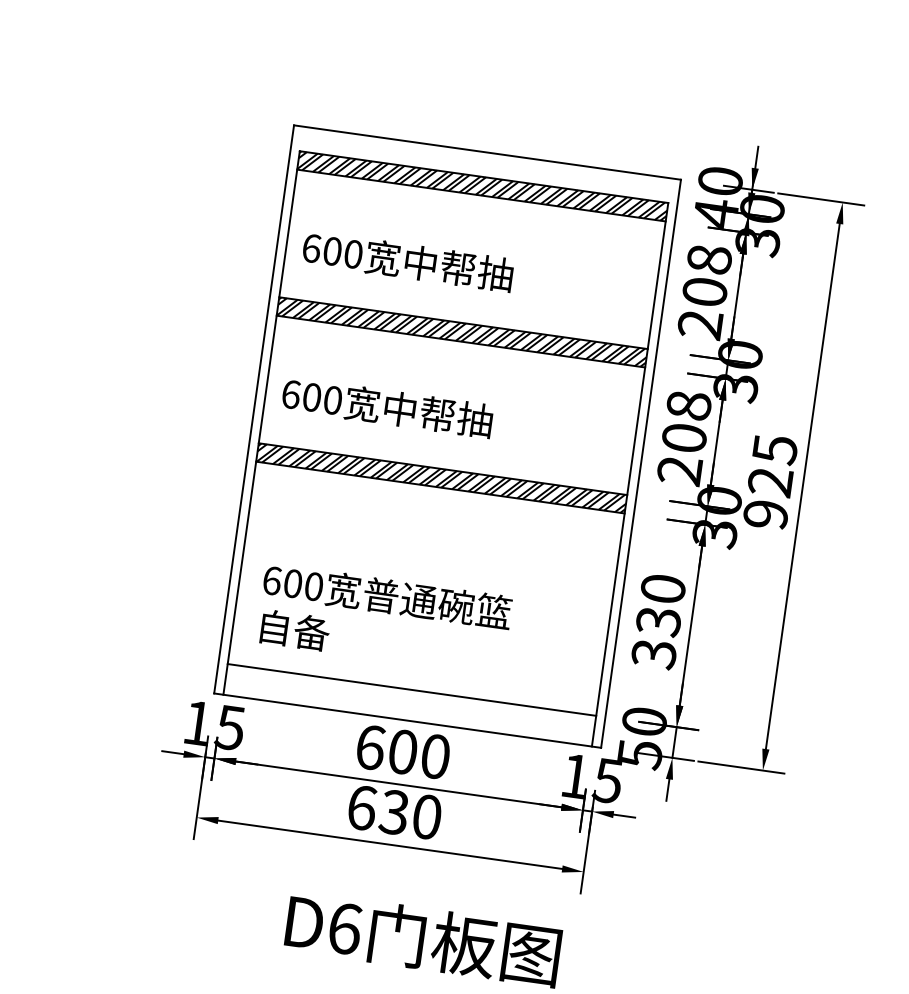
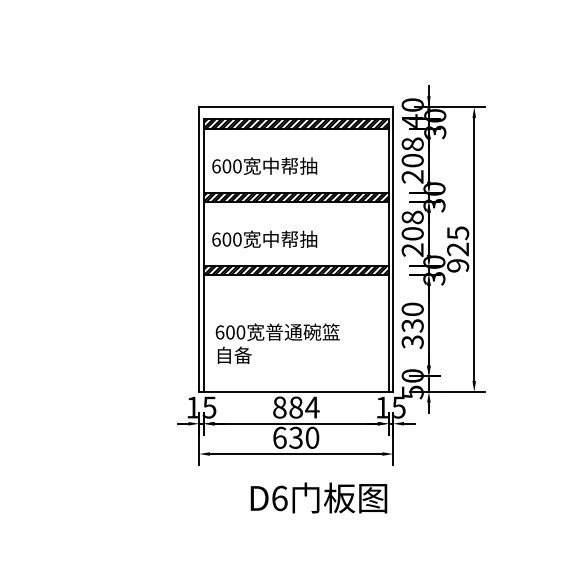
line: (410, 689) -> (295, 376), removed
text: (403, 752) -> (296, 407), 600 -> 884

